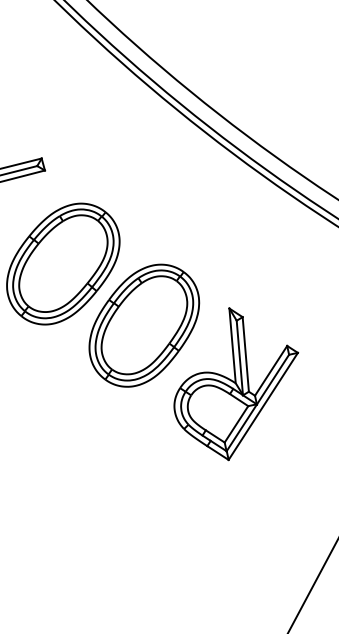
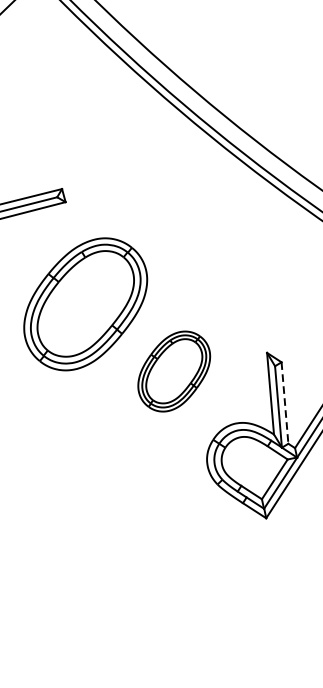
part: (144, 325) -> (174, 371), size x0.6
line: (245, 354) -> (284, 403), solid -> dashed

